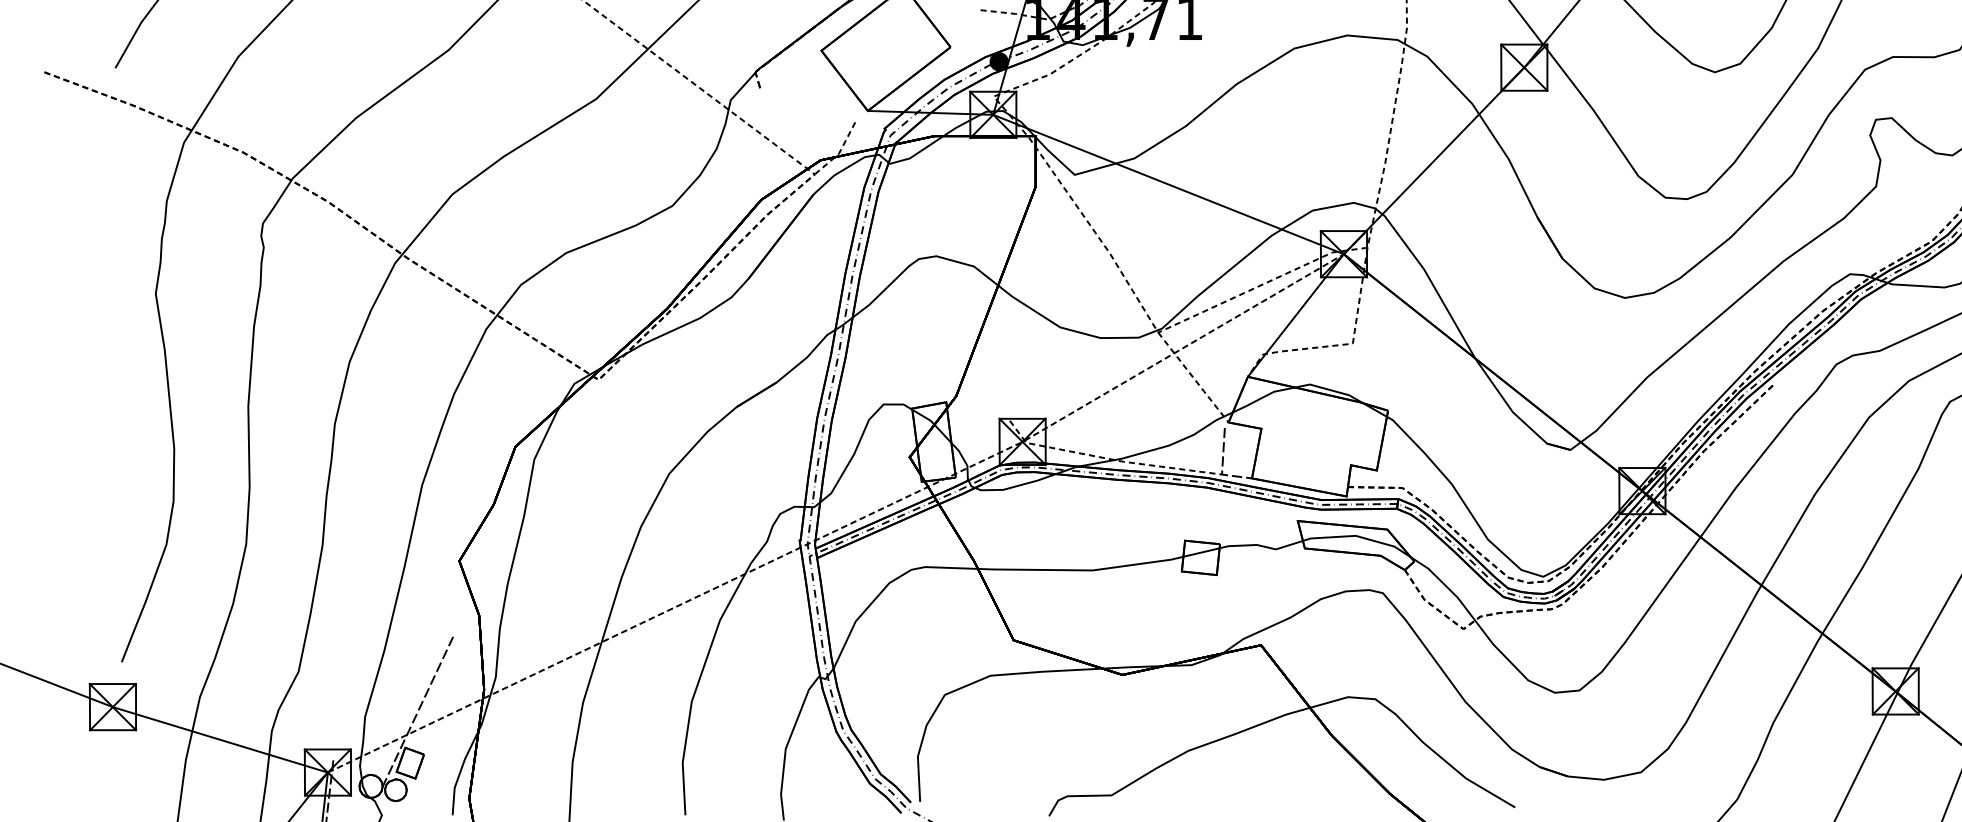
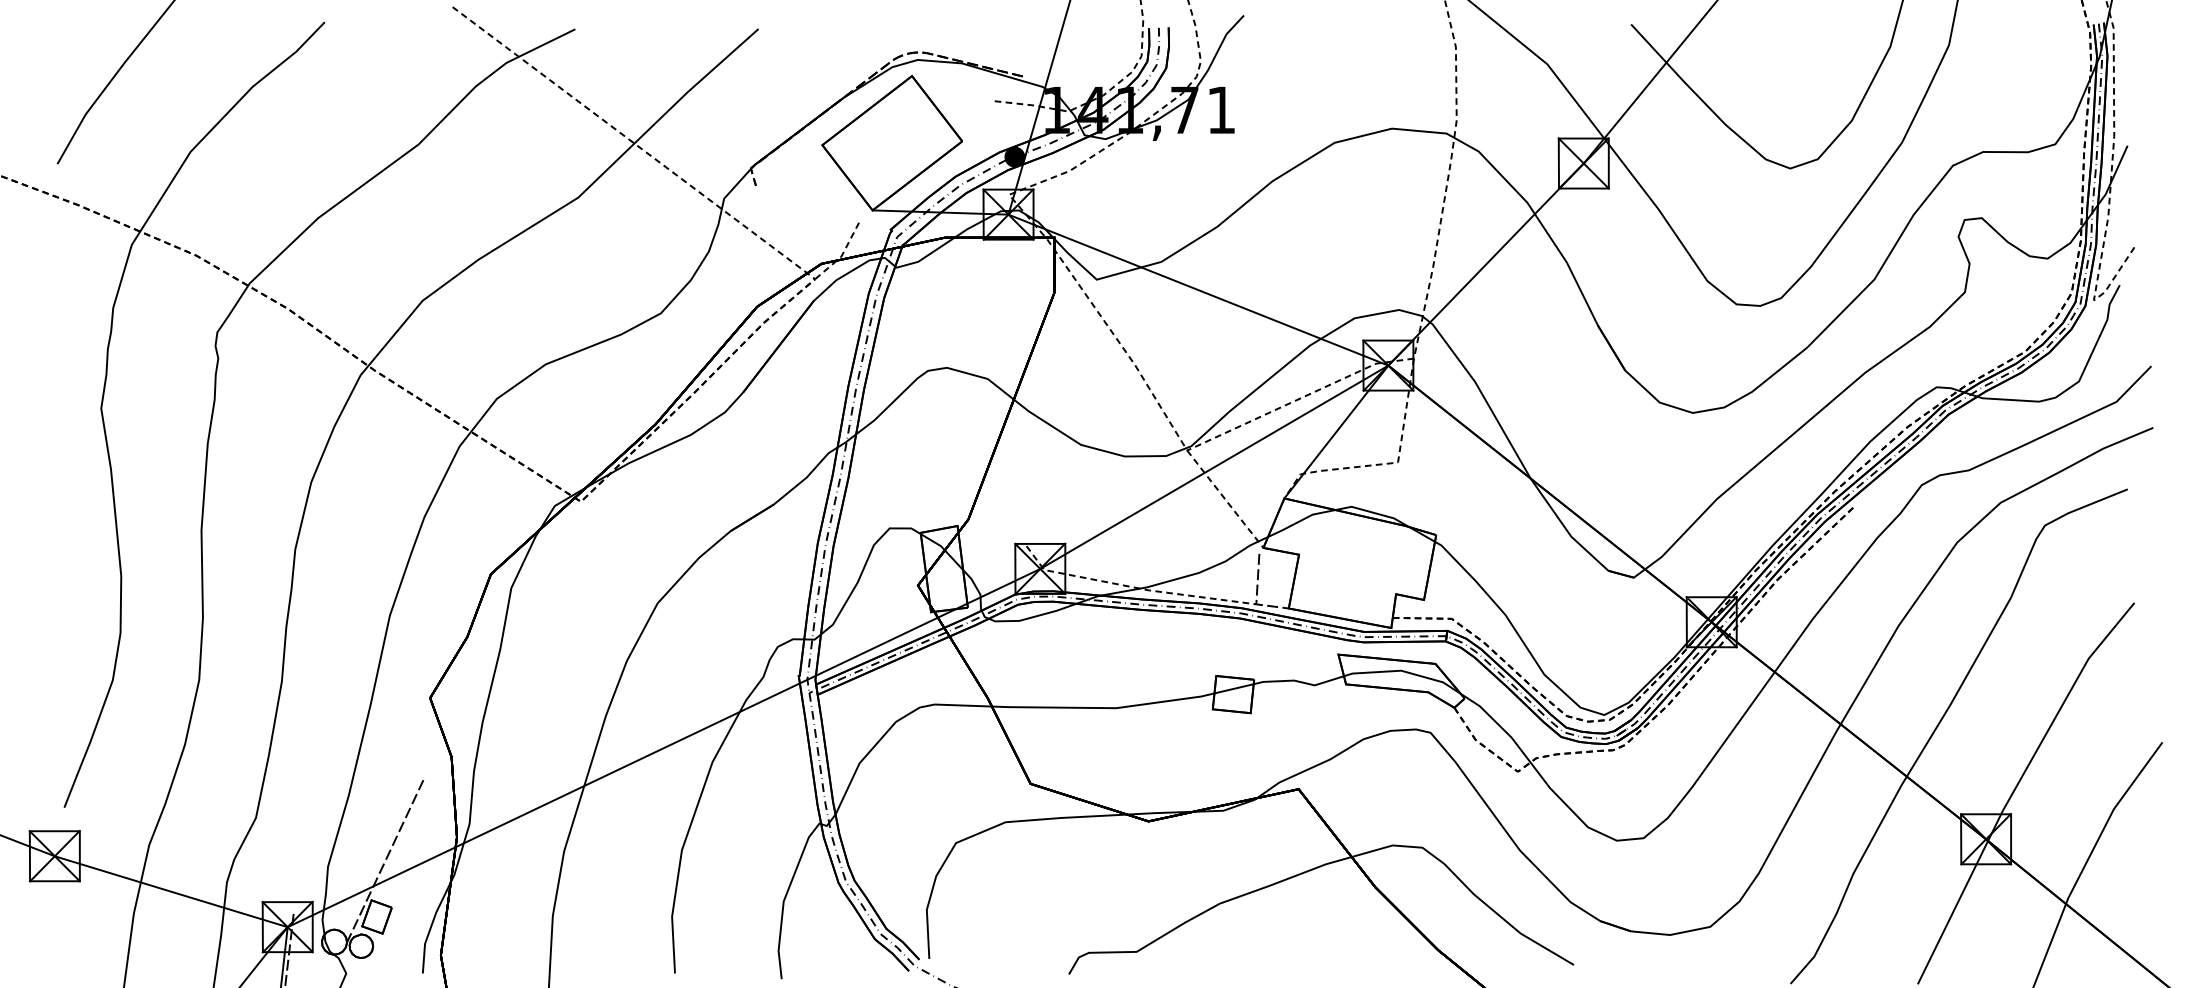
line: (844, 526) -> (847, 660), dashed -> solid

